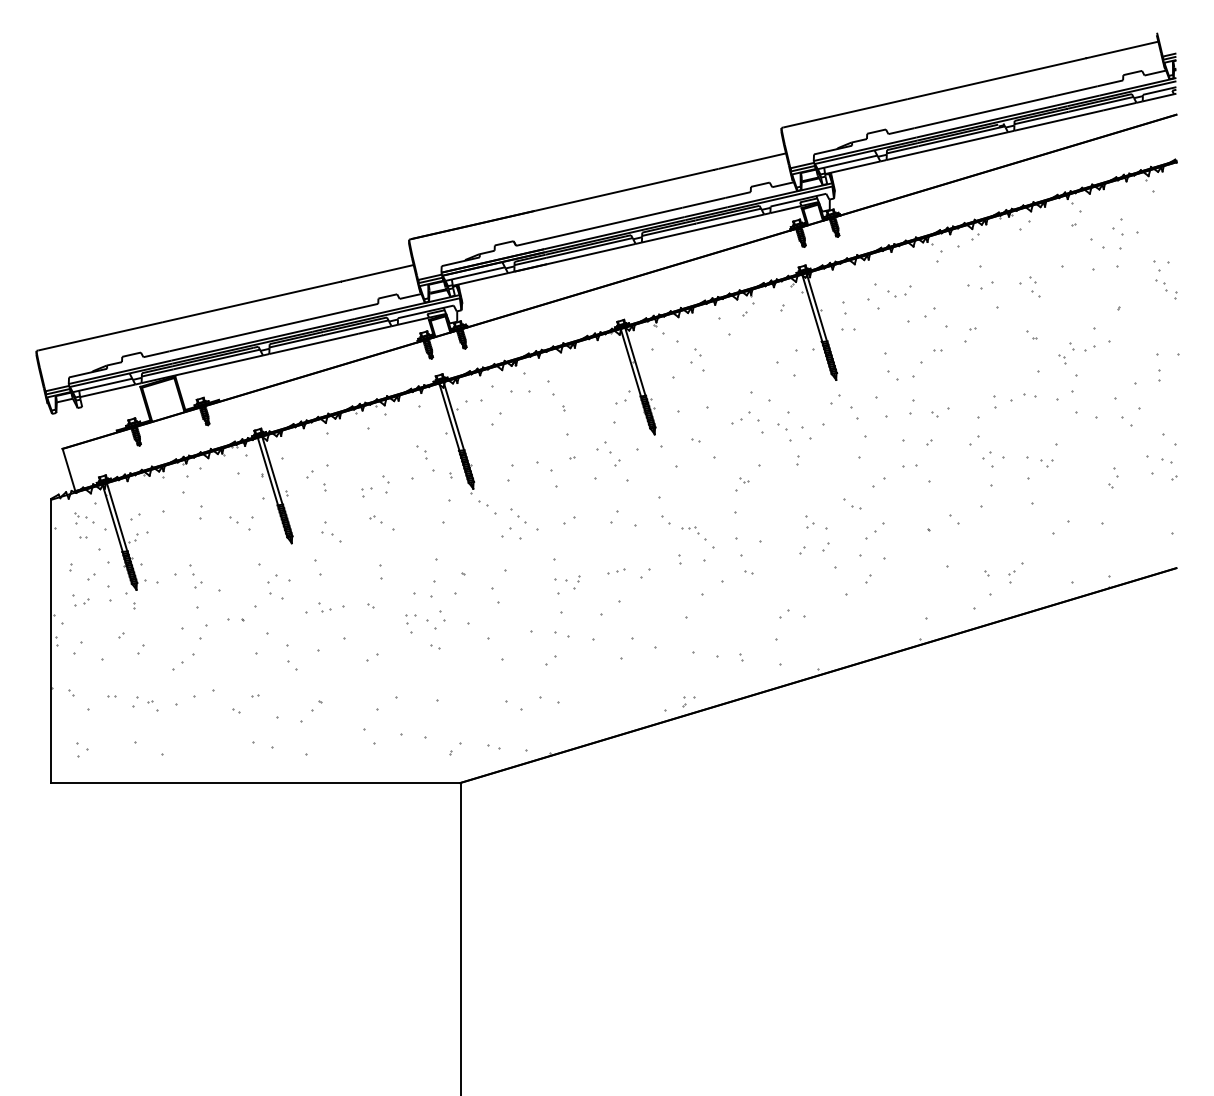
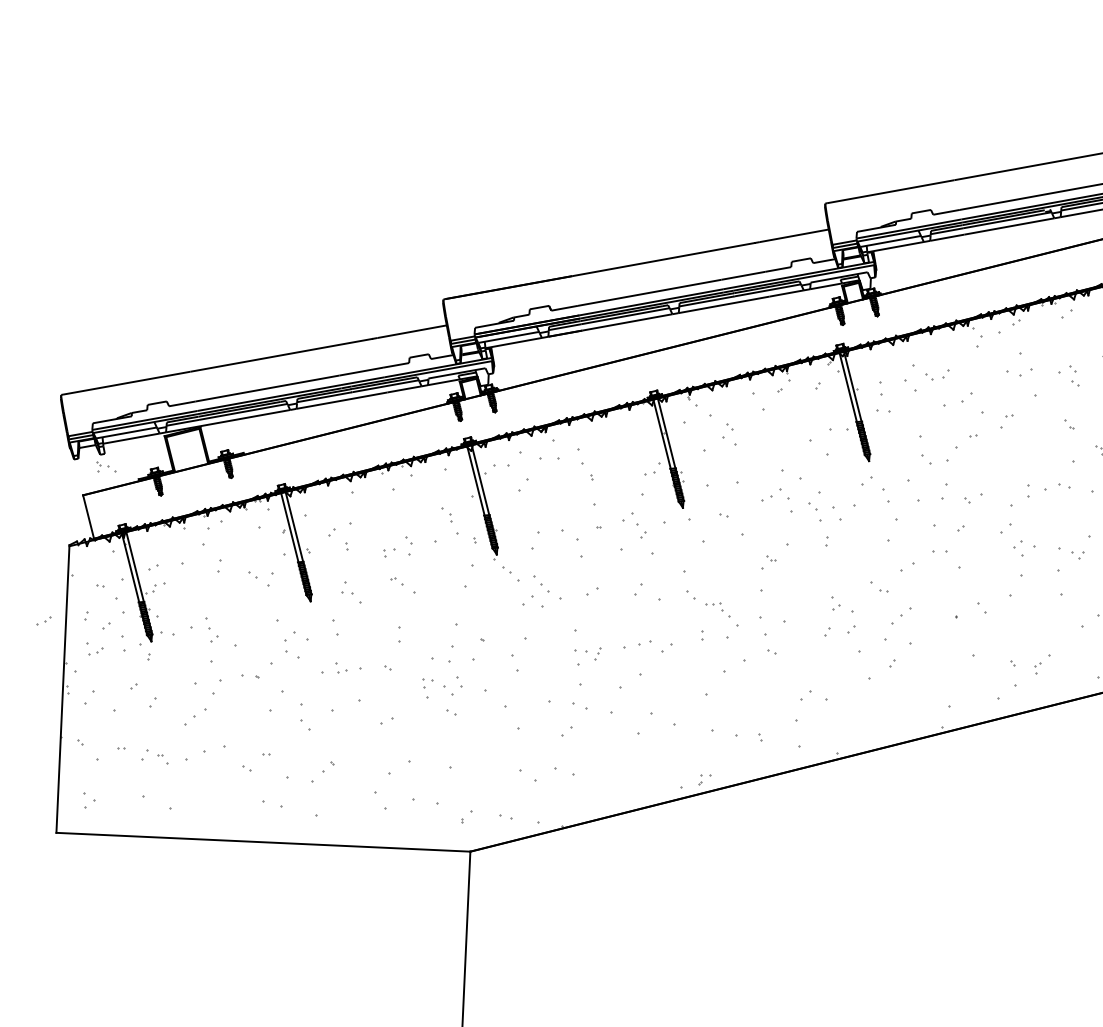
part: (84, 518) -> (106, 467), moved
part: (616, 571) -> (637, 644), size x1.6
part: (28, 574) -> (42, 620), added

